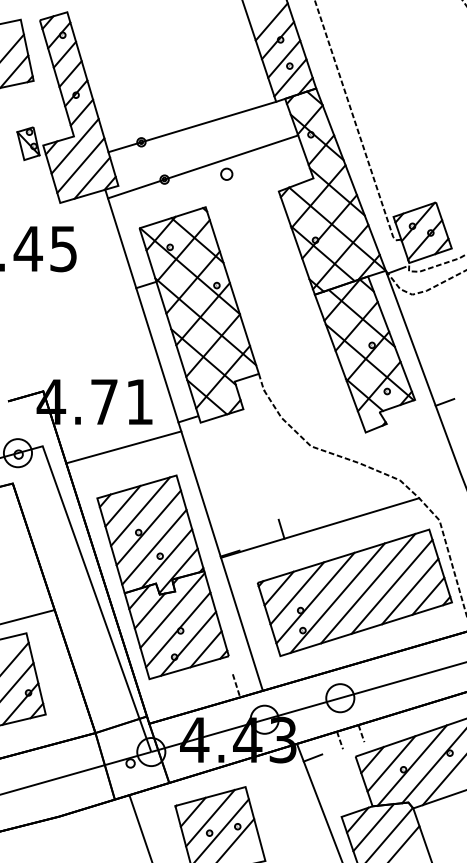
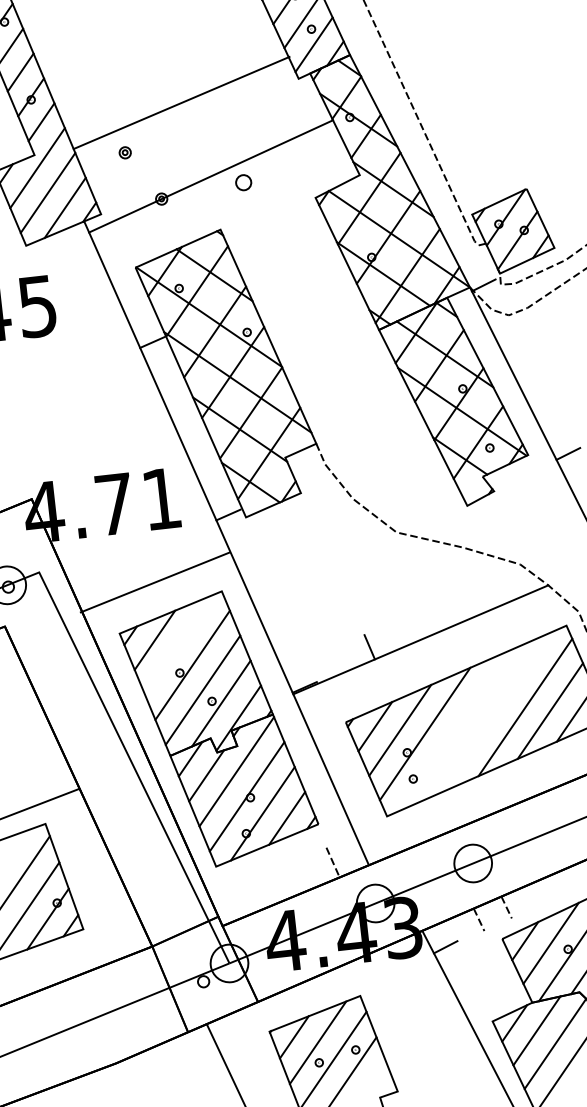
line: (192, 126) -> (181, 102), moved
line: (123, 447) -> (154, 582), moved
line: (140, 511) -> (179, 644), removed
line: (368, 588) -> (494, 713), removed
line: (337, 597) -> (454, 729), removed

